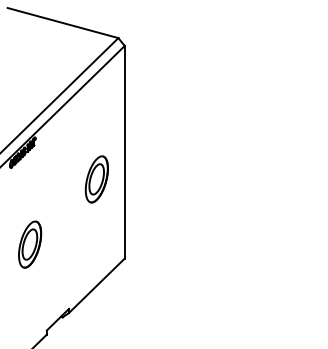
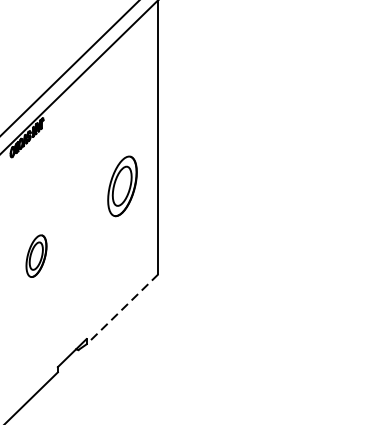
part: (96, 179) -> (121, 186), moved
part: (30, 244) -> (36, 256), size x0.7
line: (96, 285) -> (121, 308), solid -> dashed

